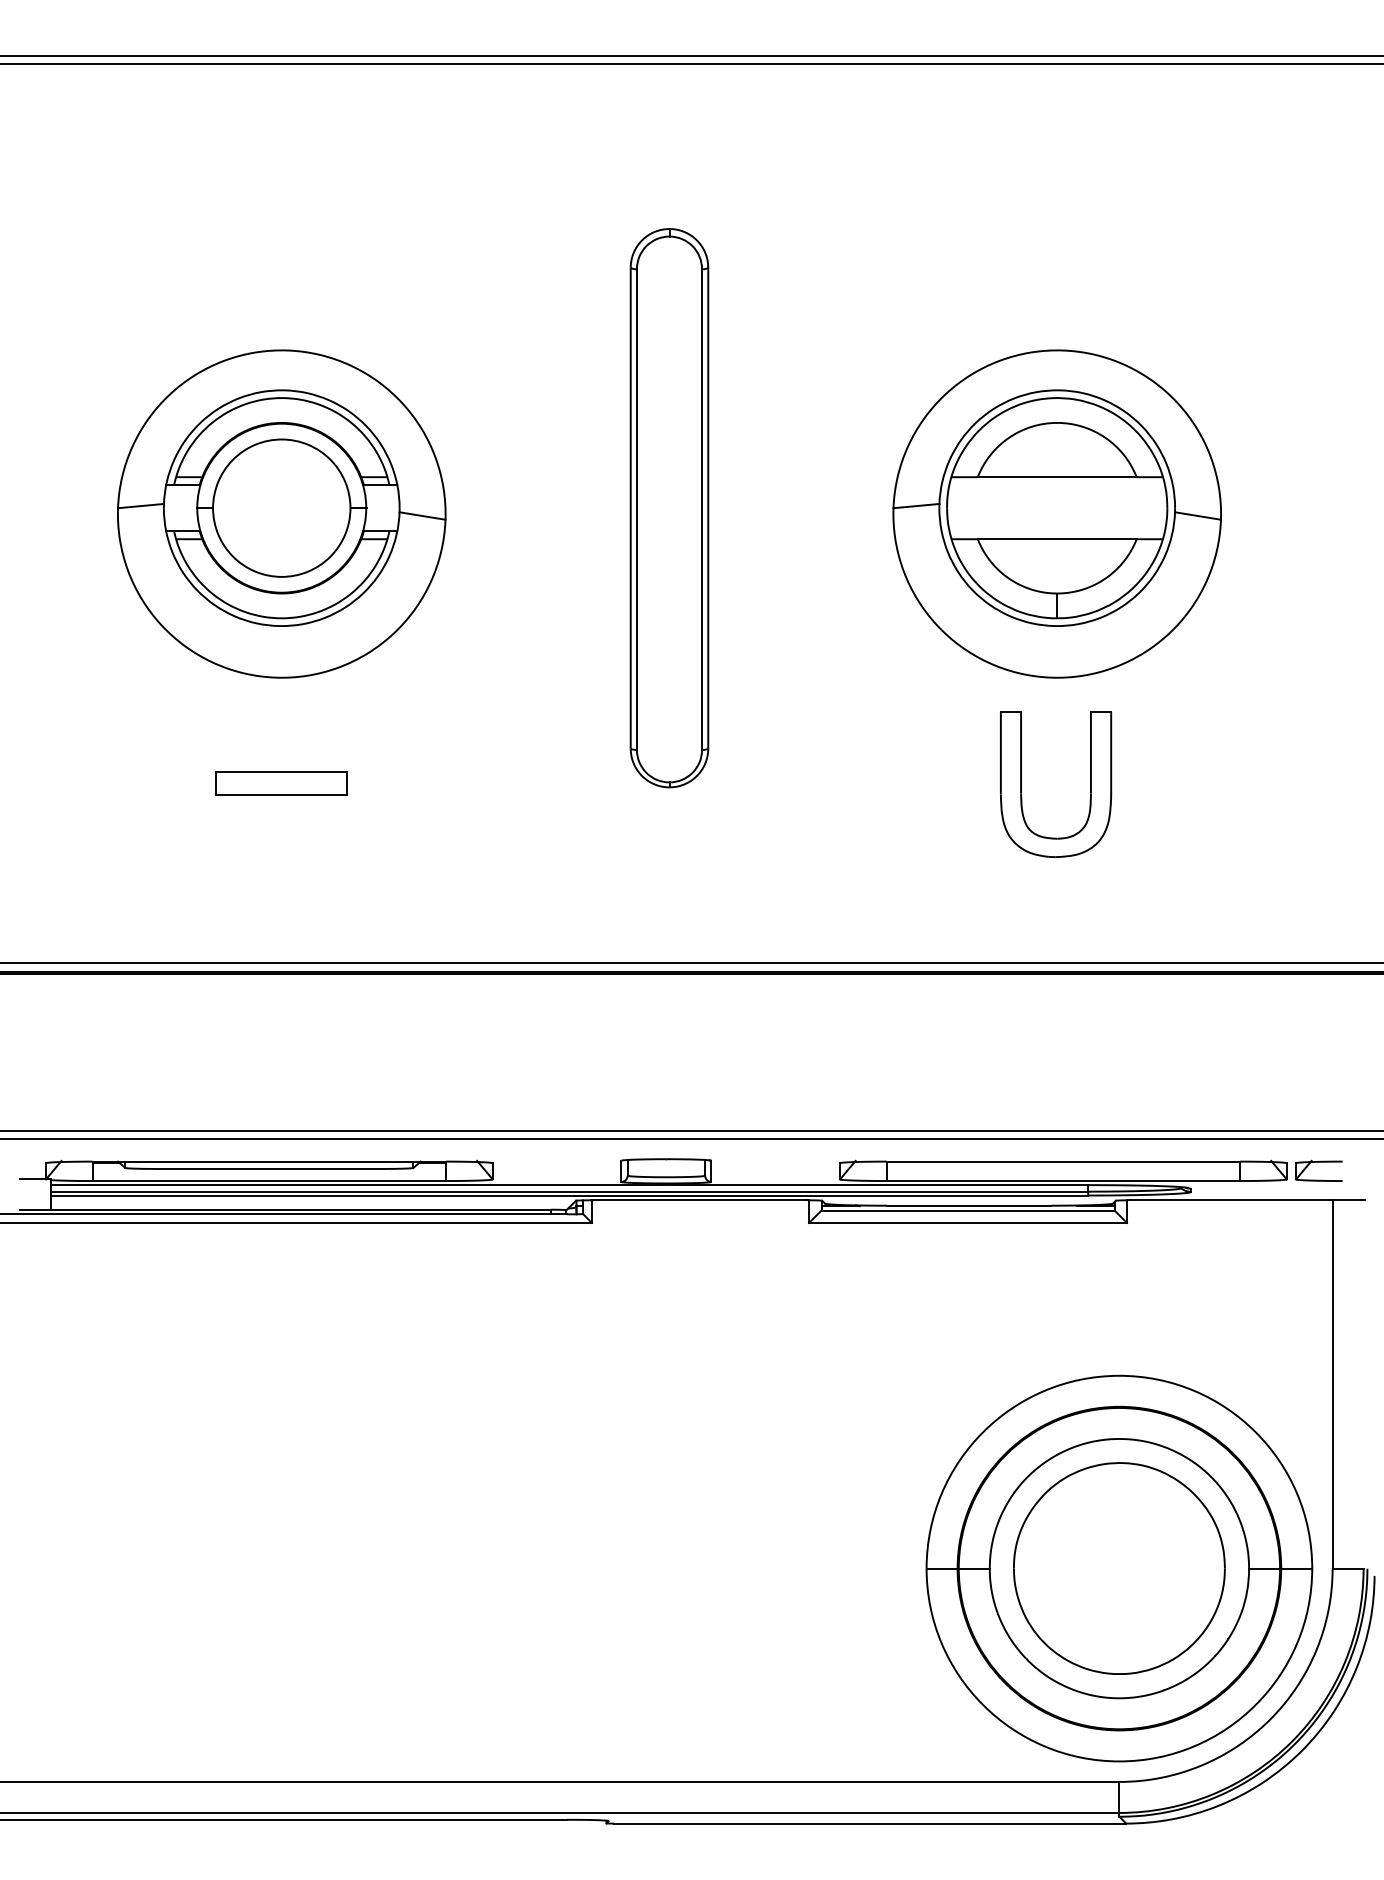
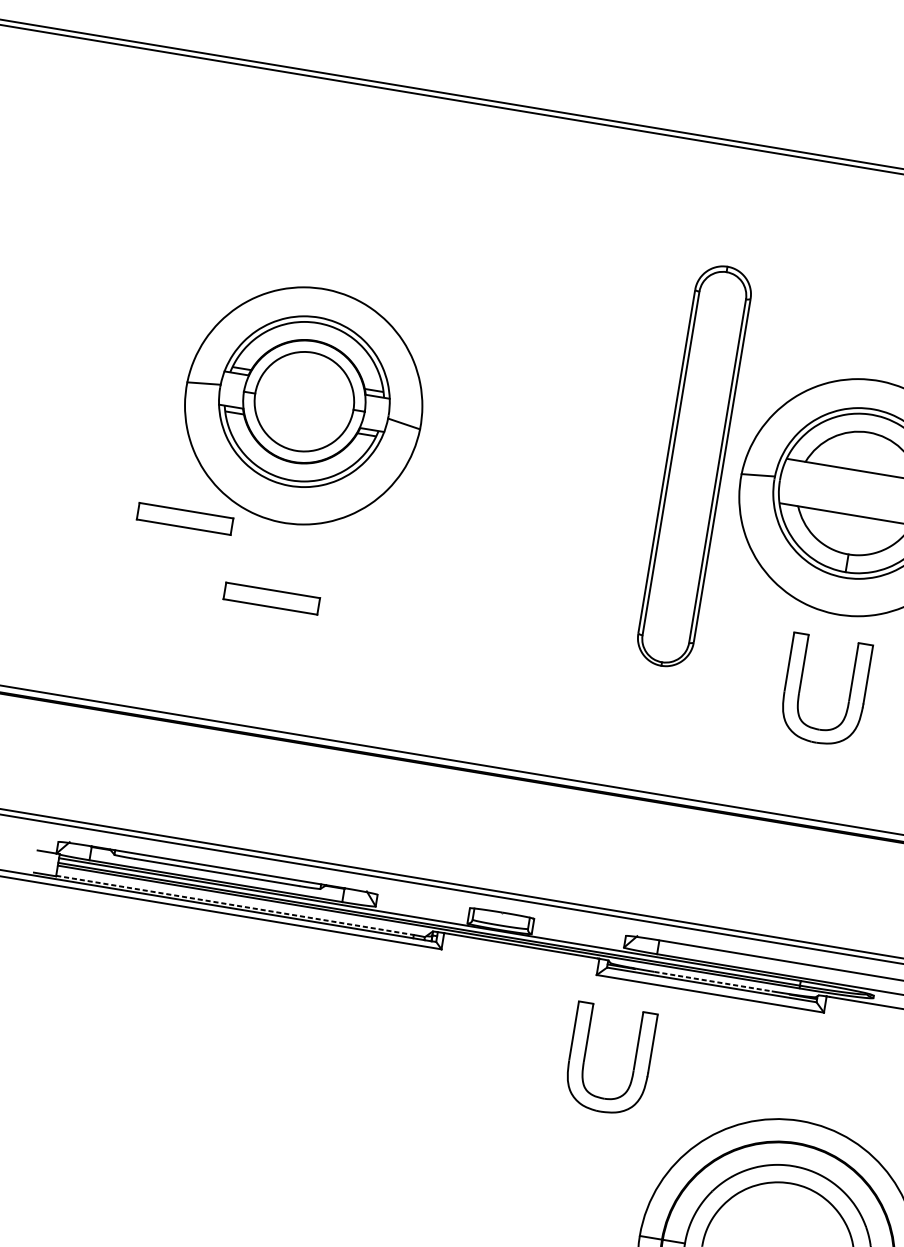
part: (669, 508) -> (694, 466), moved
part: (145, 694) -> (184, 518), added
line: (969, 1205) -> (713, 981), solid -> dashed
line: (301, 1209) -> (235, 905), solid -> dashed
part: (880, 1335) -> (634, 1063), added

